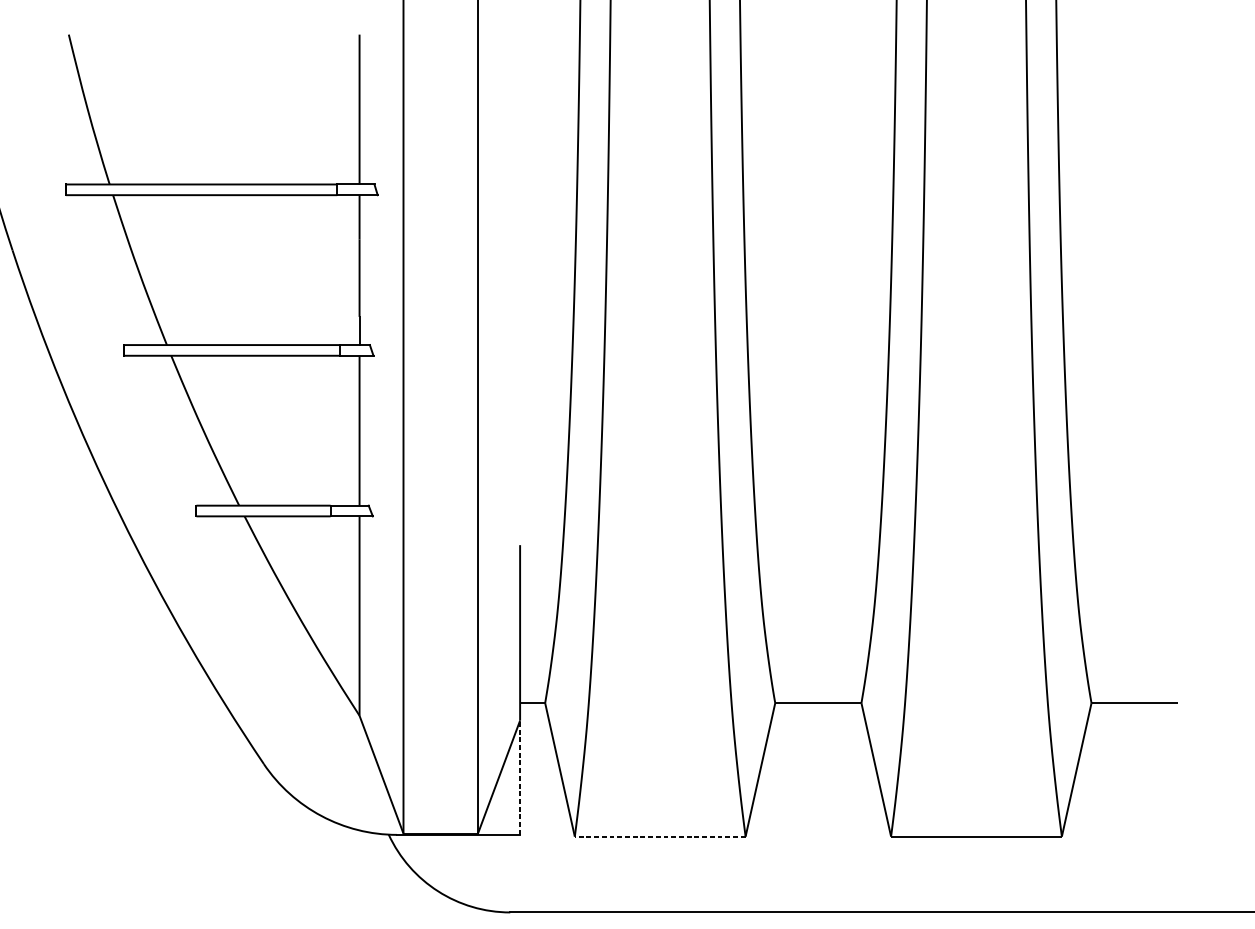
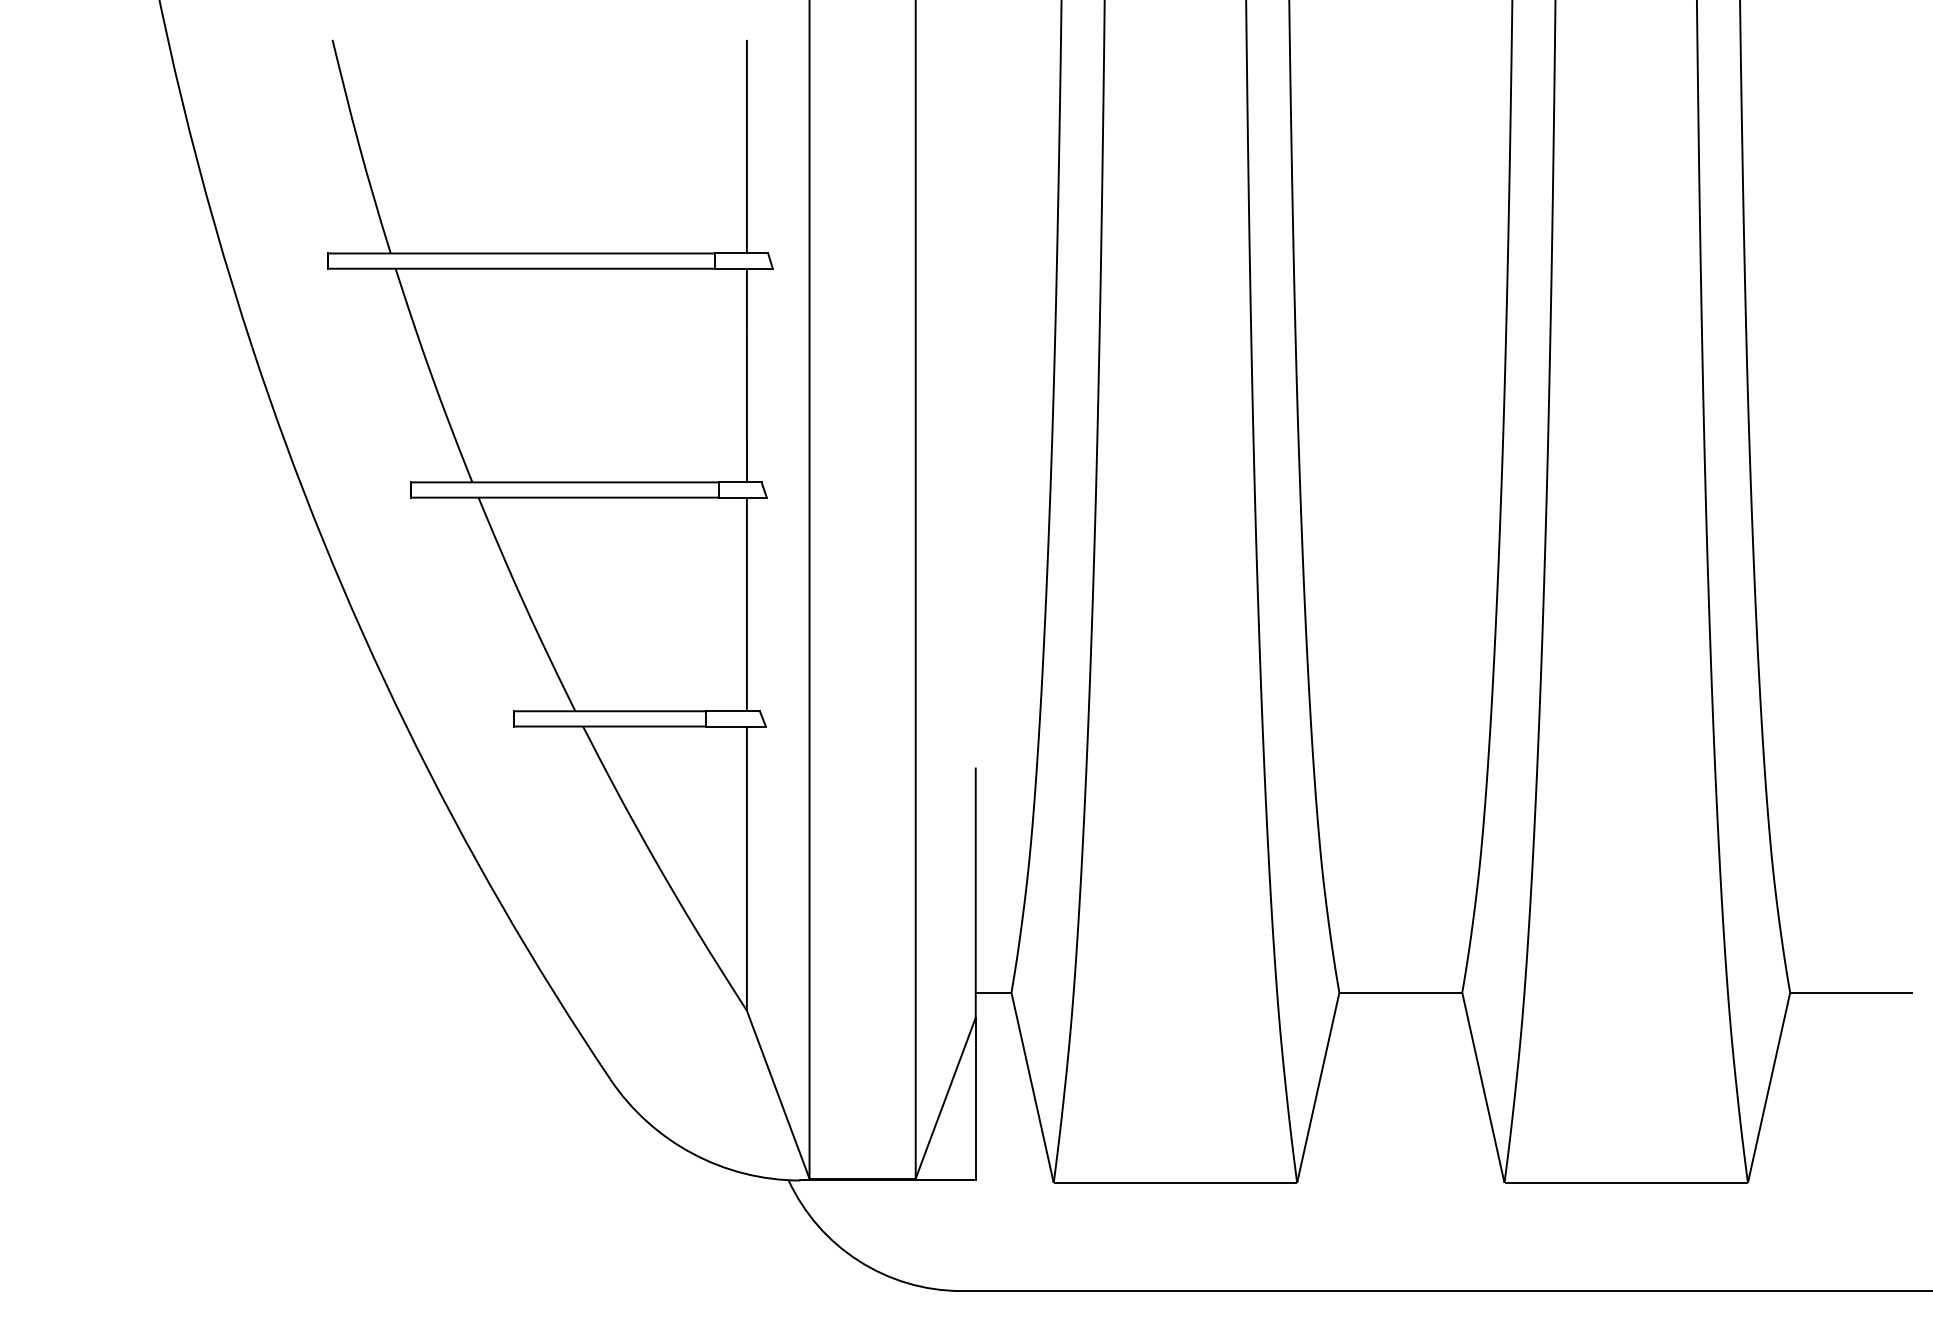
line: (519, 777) -> (975, 1098), dashed -> solid
line: (660, 836) -> (1175, 1182), dashed -> solid

